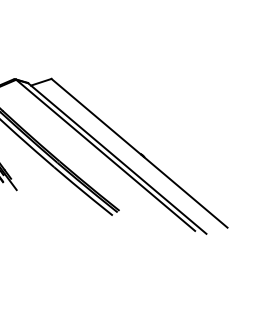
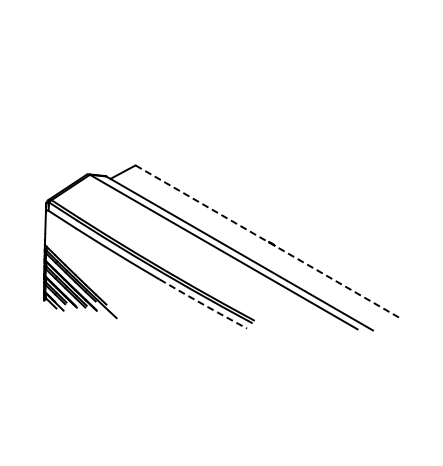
line: (138, 153) -> (266, 241), solid -> dashed
line: (82, 191) -> (202, 304), solid -> dashed

